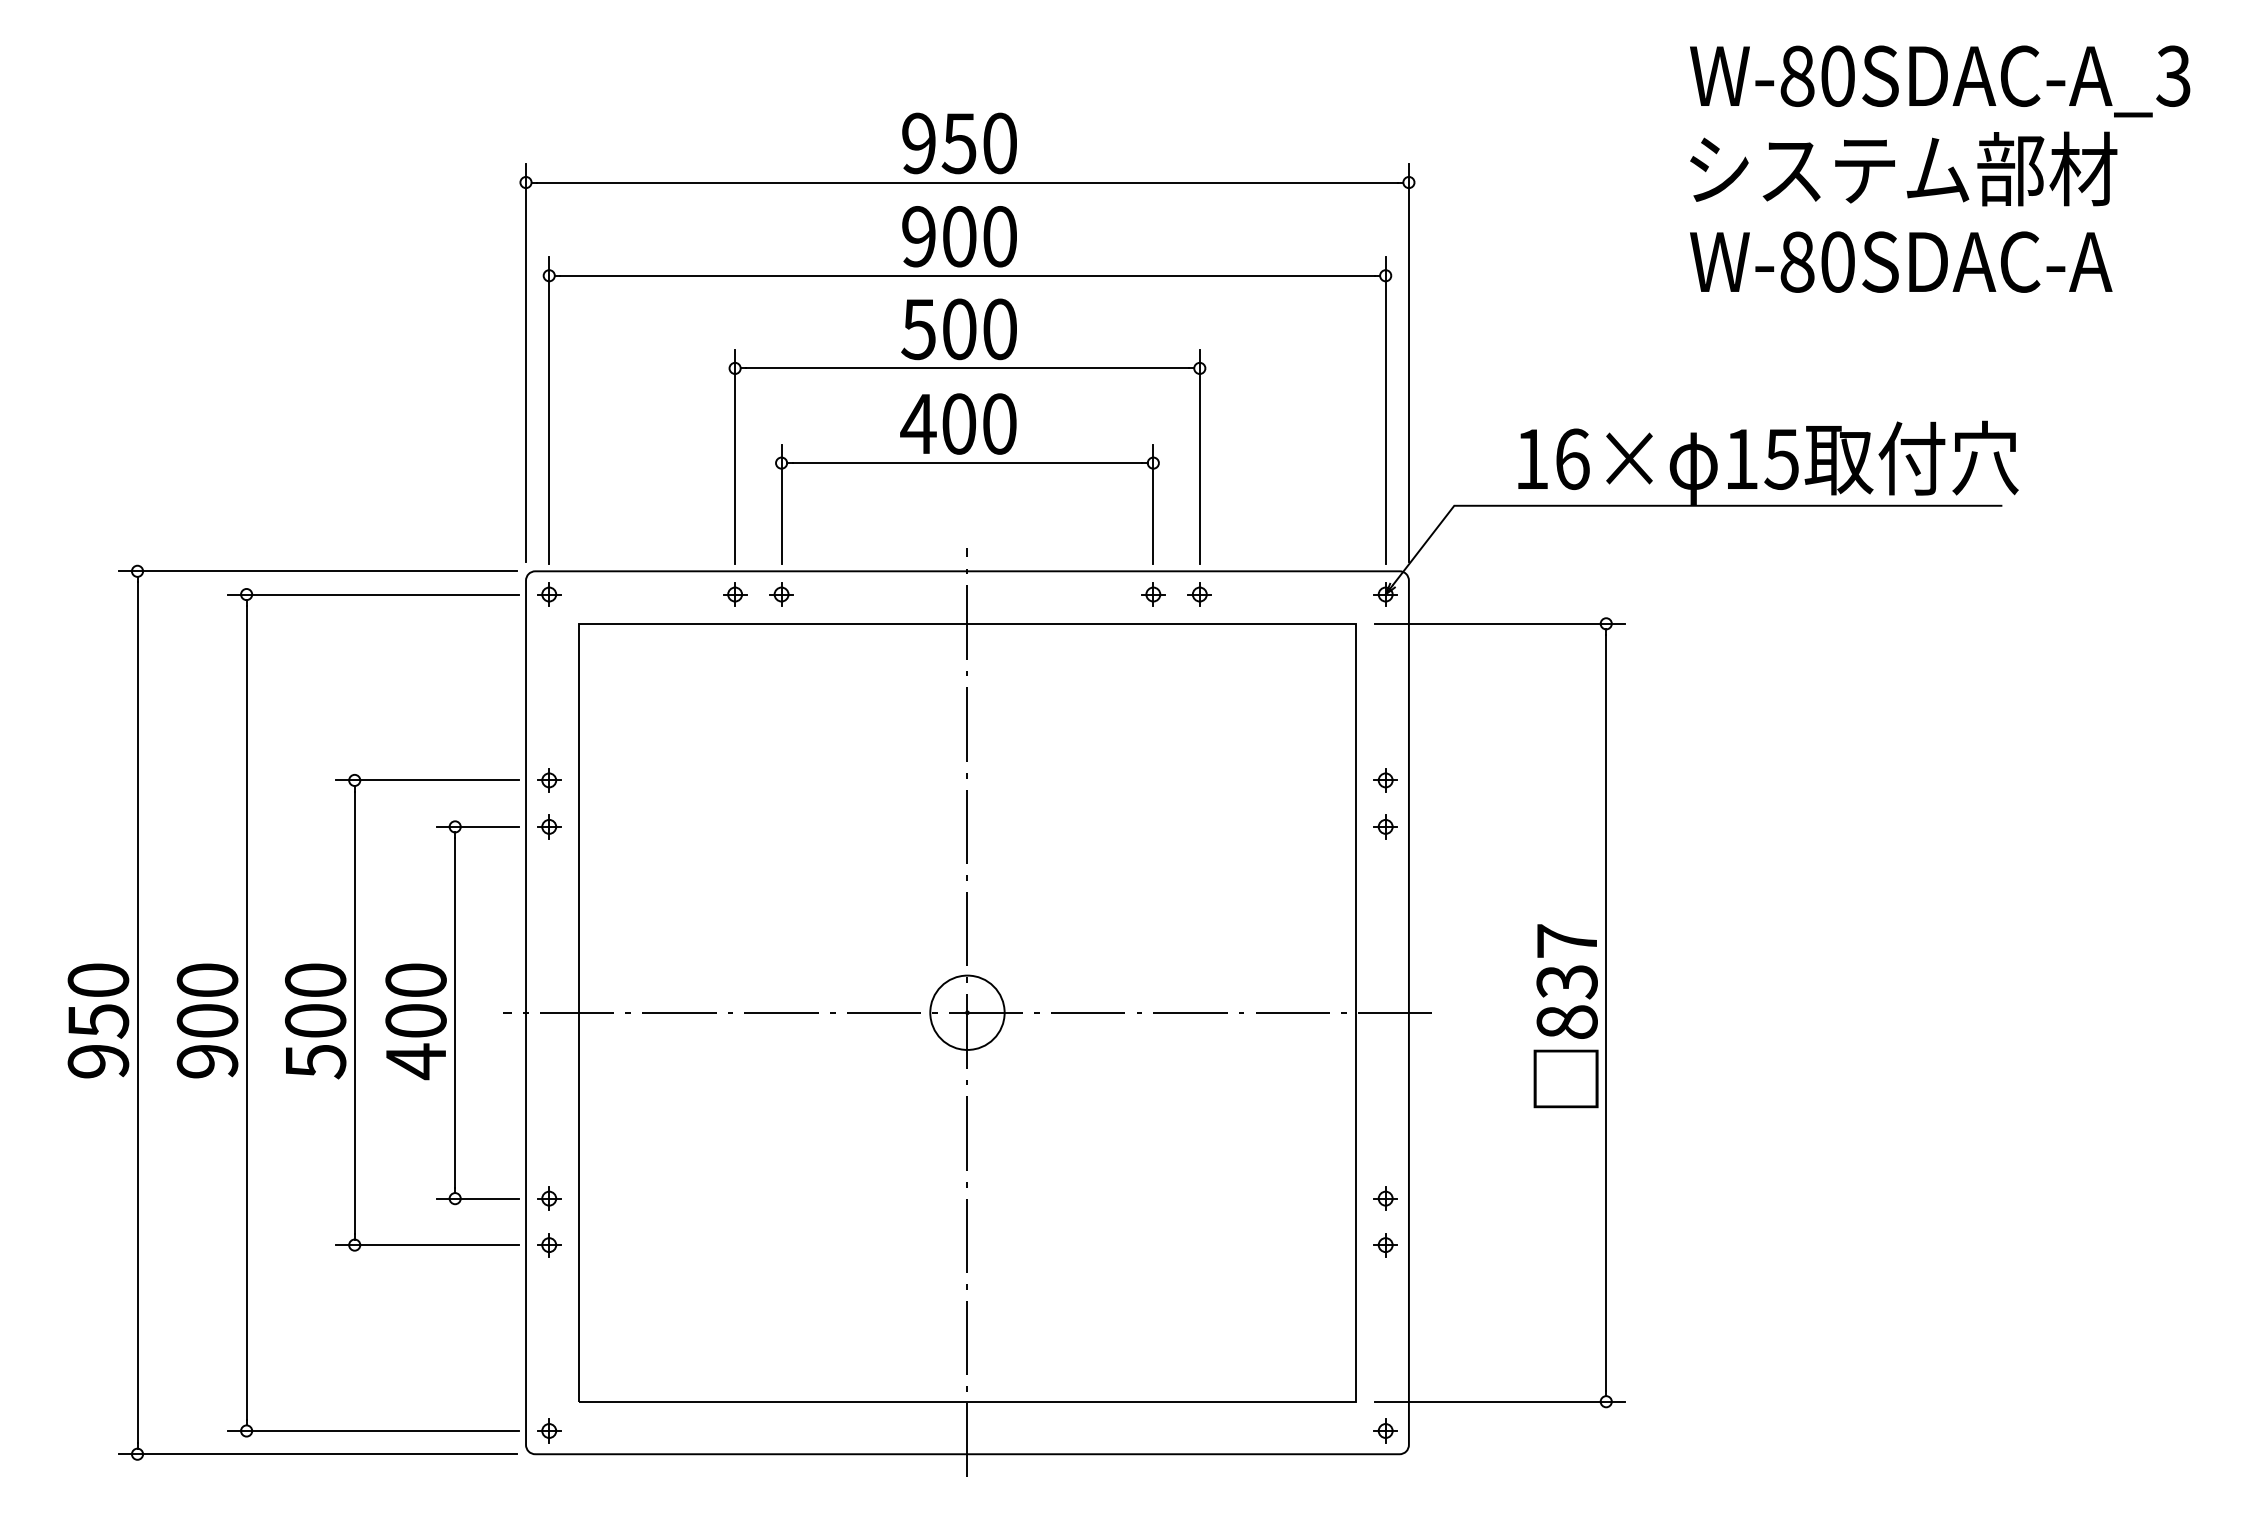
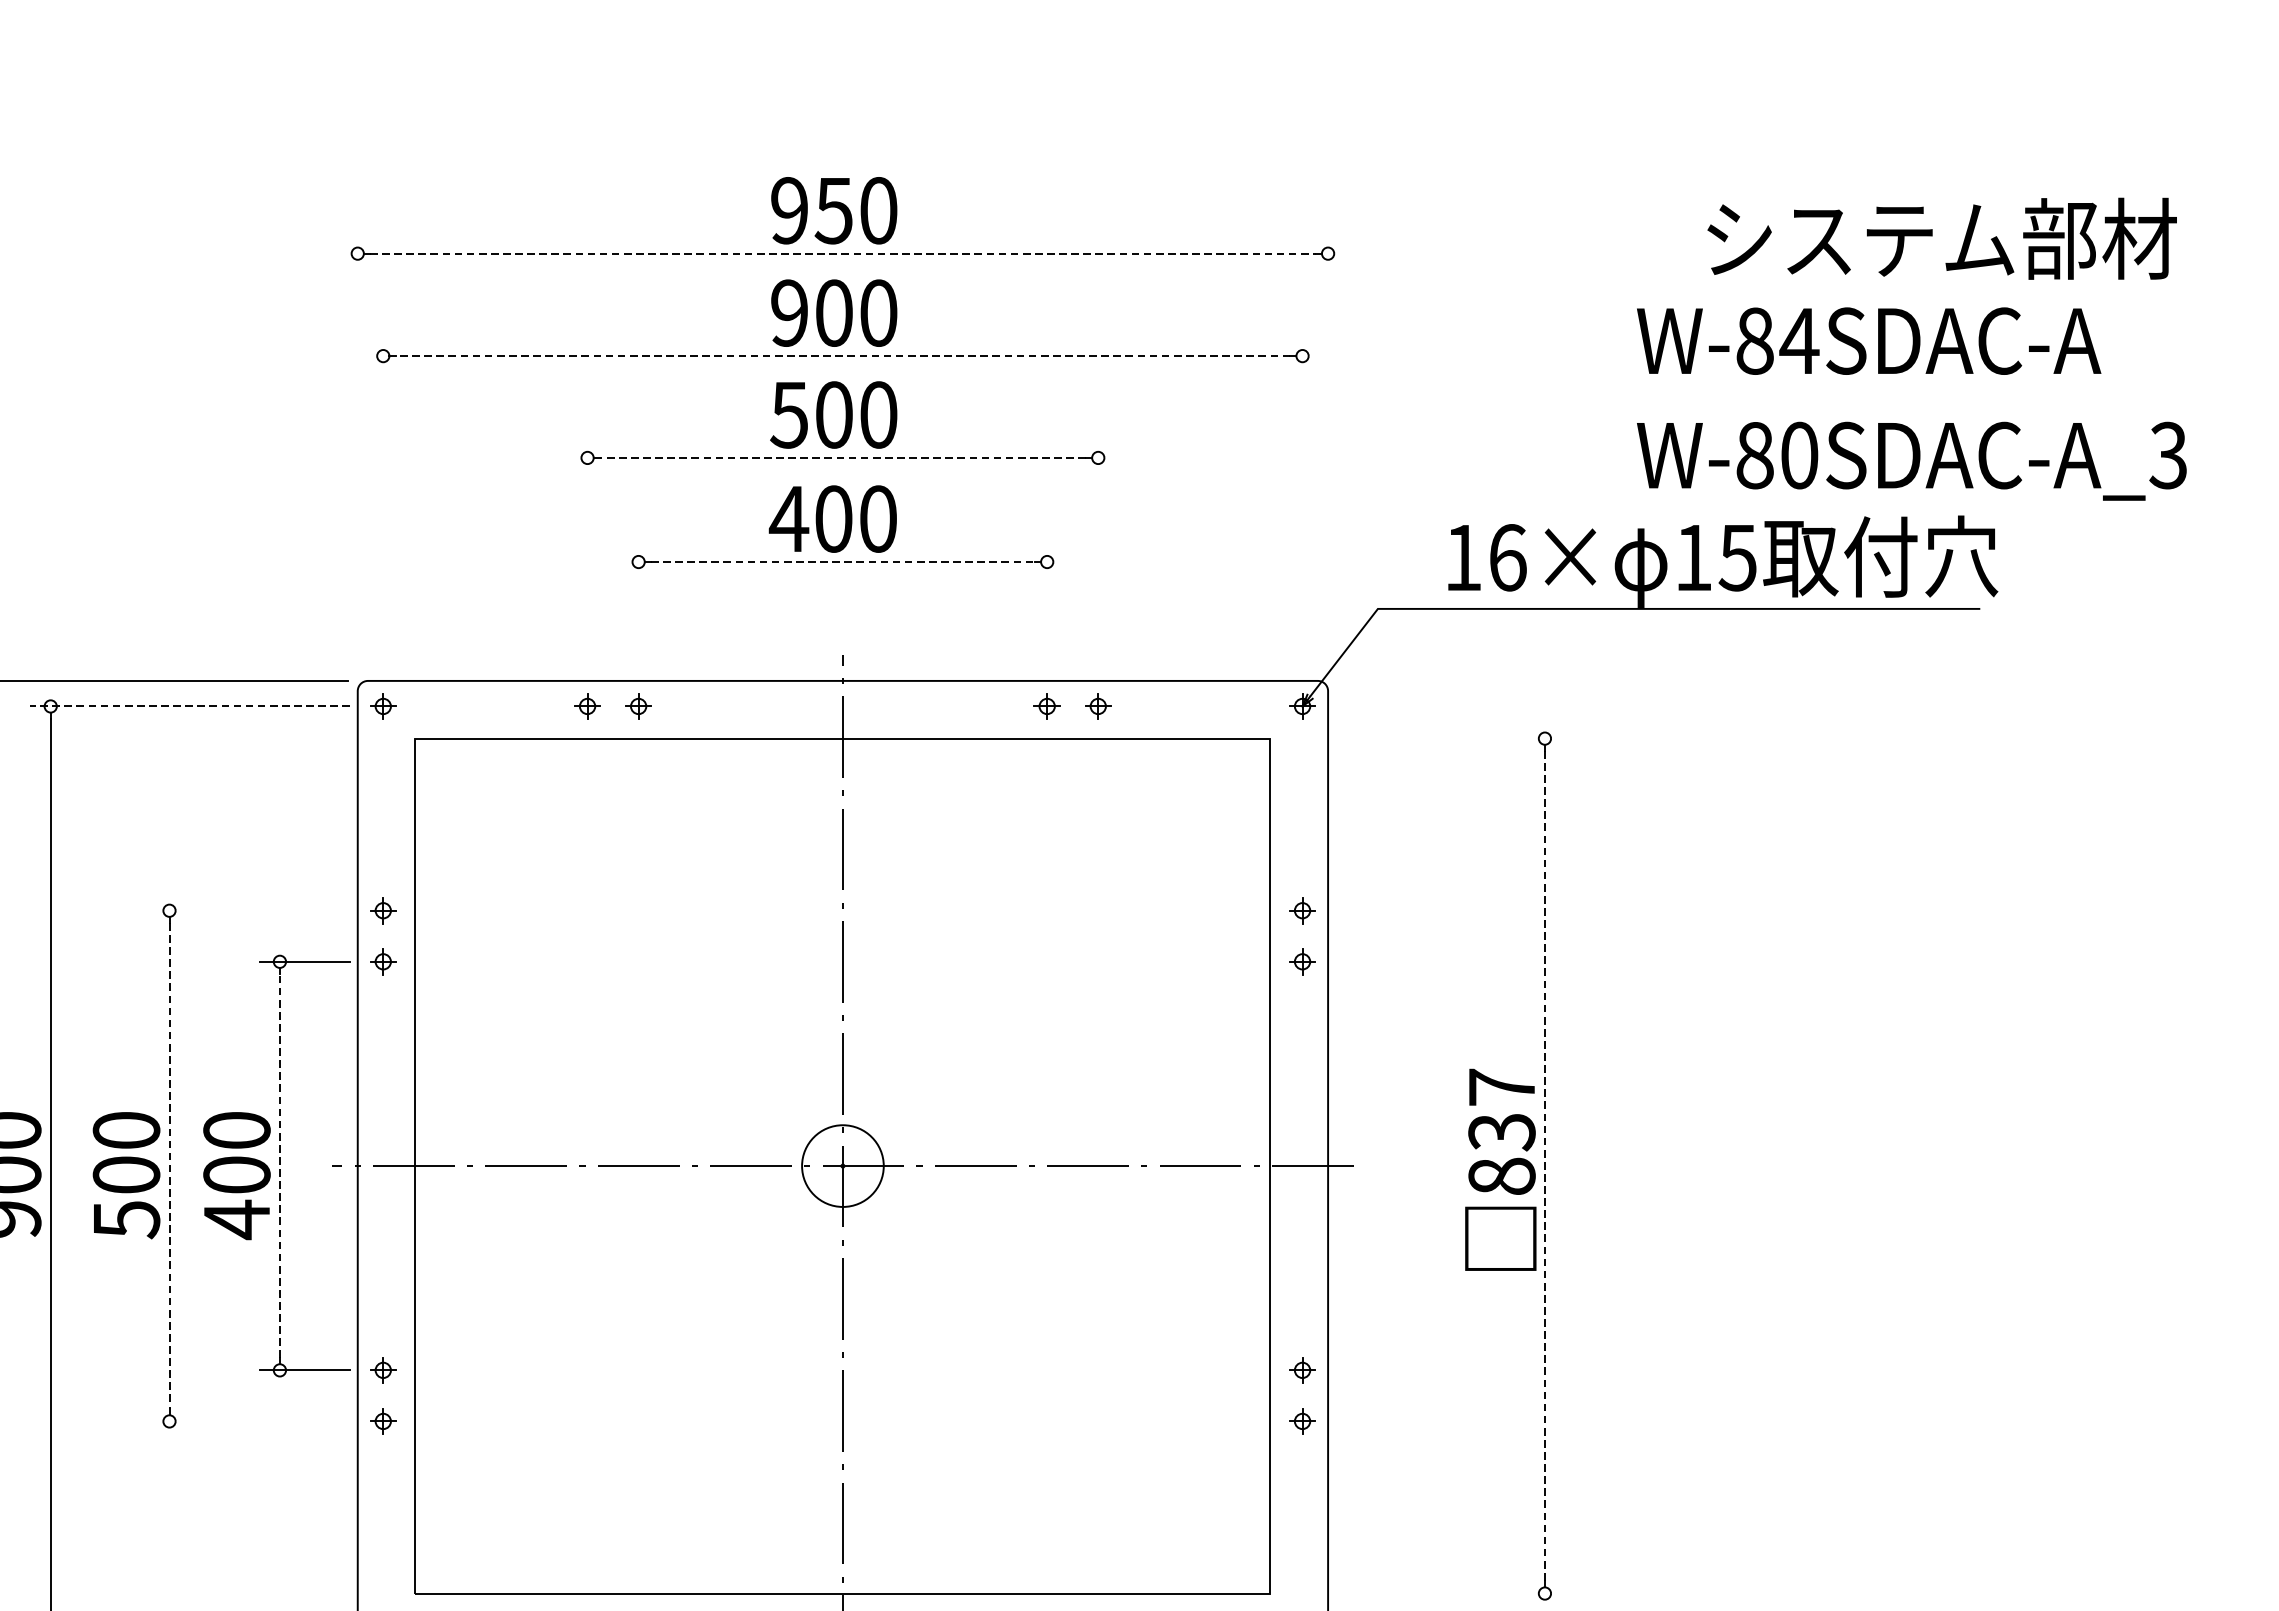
text: (1940, 81) -> (1912, 461), moved
text: (1903, 168) -> (1941, 238), moved
line: (967, 182) -> (842, 253), solid -> dashed
text: (1837, 261) -> (1799, 340), W-80SDAC-A -> W-84SDAC-A
line: (966, 275) -> (841, 355), solid -> dashed
line: (526, 362) -> (358, 451), removed
line: (1408, 362) -> (1327, 451), removed
line: (966, 368) -> (841, 458), solid -> dashed
line: (549, 410) -> (383, 504), removed
line: (1385, 410) -> (1302, 504), removed
line: (735, 456) -> (587, 554), removed
line: (1199, 456) -> (1097, 554), removed
line: (967, 463) -> (842, 562), solid -> dashed
line: (781, 504) -> (638, 607), removed
line: (1153, 504) -> (1047, 607), removed
line: (373, 594) -> (190, 706), solid -> dashed
line: (1499, 623) -> (1427, 738), removed
line: (427, 780) -> (249, 910), removed
line: (455, 1012) -> (280, 1165), solid -> dashed
line: (1606, 1012) -> (1545, 1165), solid -> dashed
line: (354, 1013) -> (169, 1166), solid -> dashed
line: (427, 1245) -> (249, 1421), removed
line: (1499, 1401) -> (1427, 1593), removed

